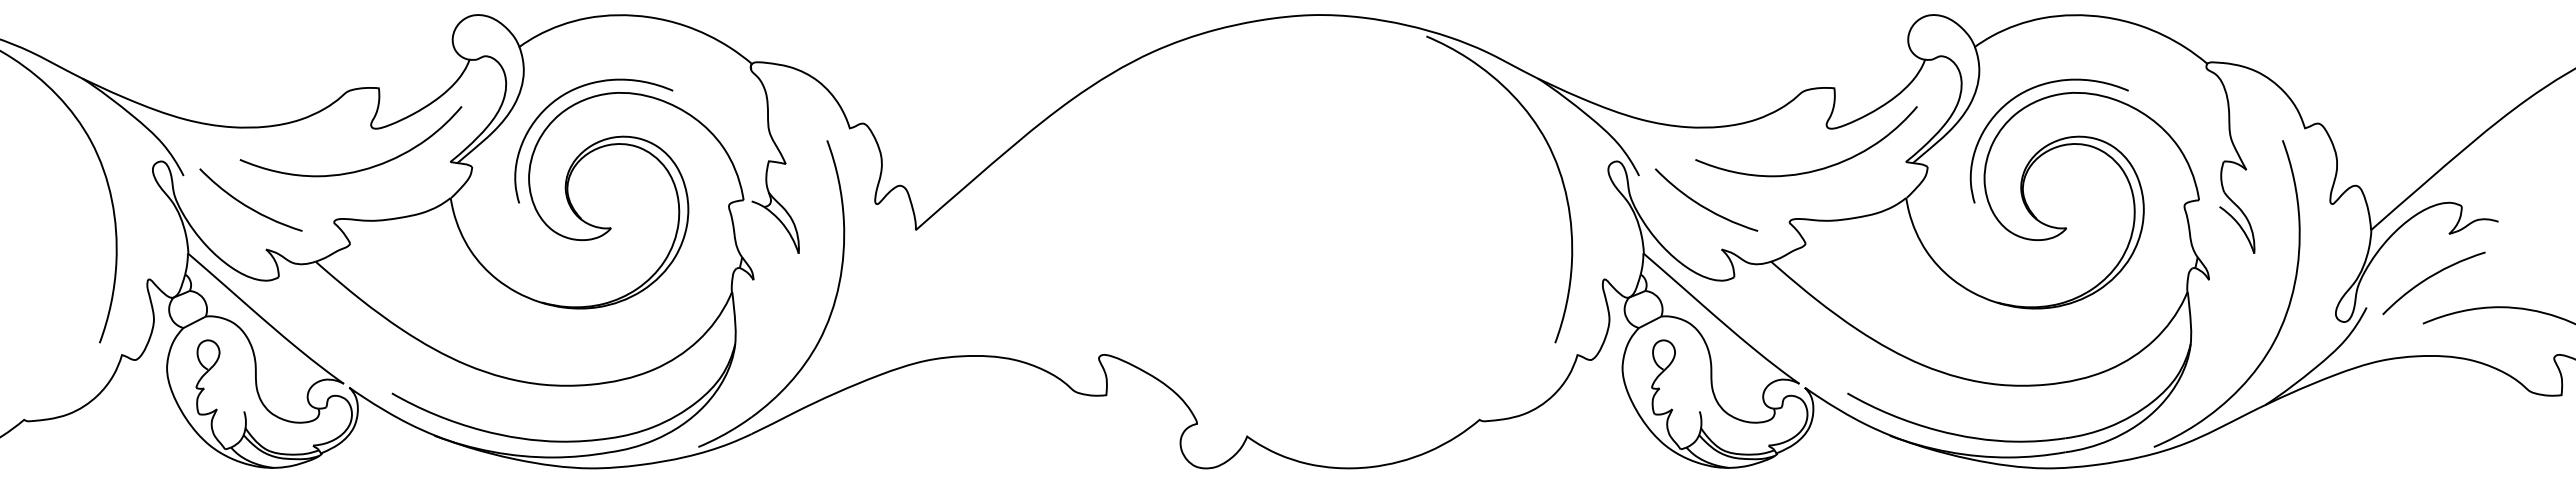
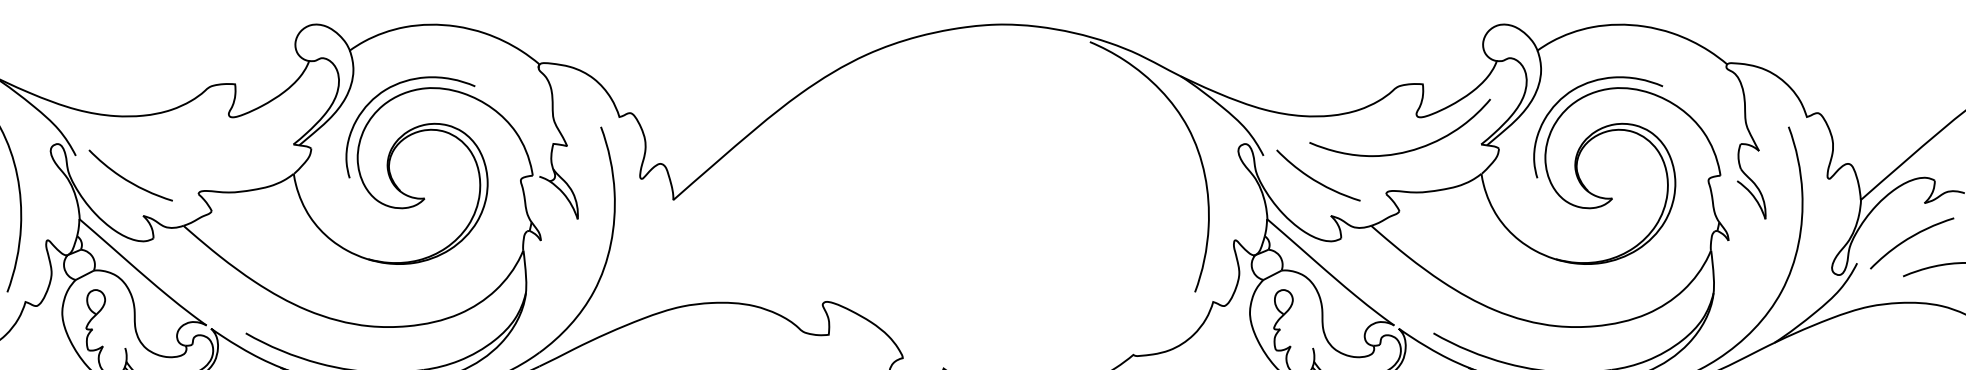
curve: (359, 169) -> (219, 150), removed

